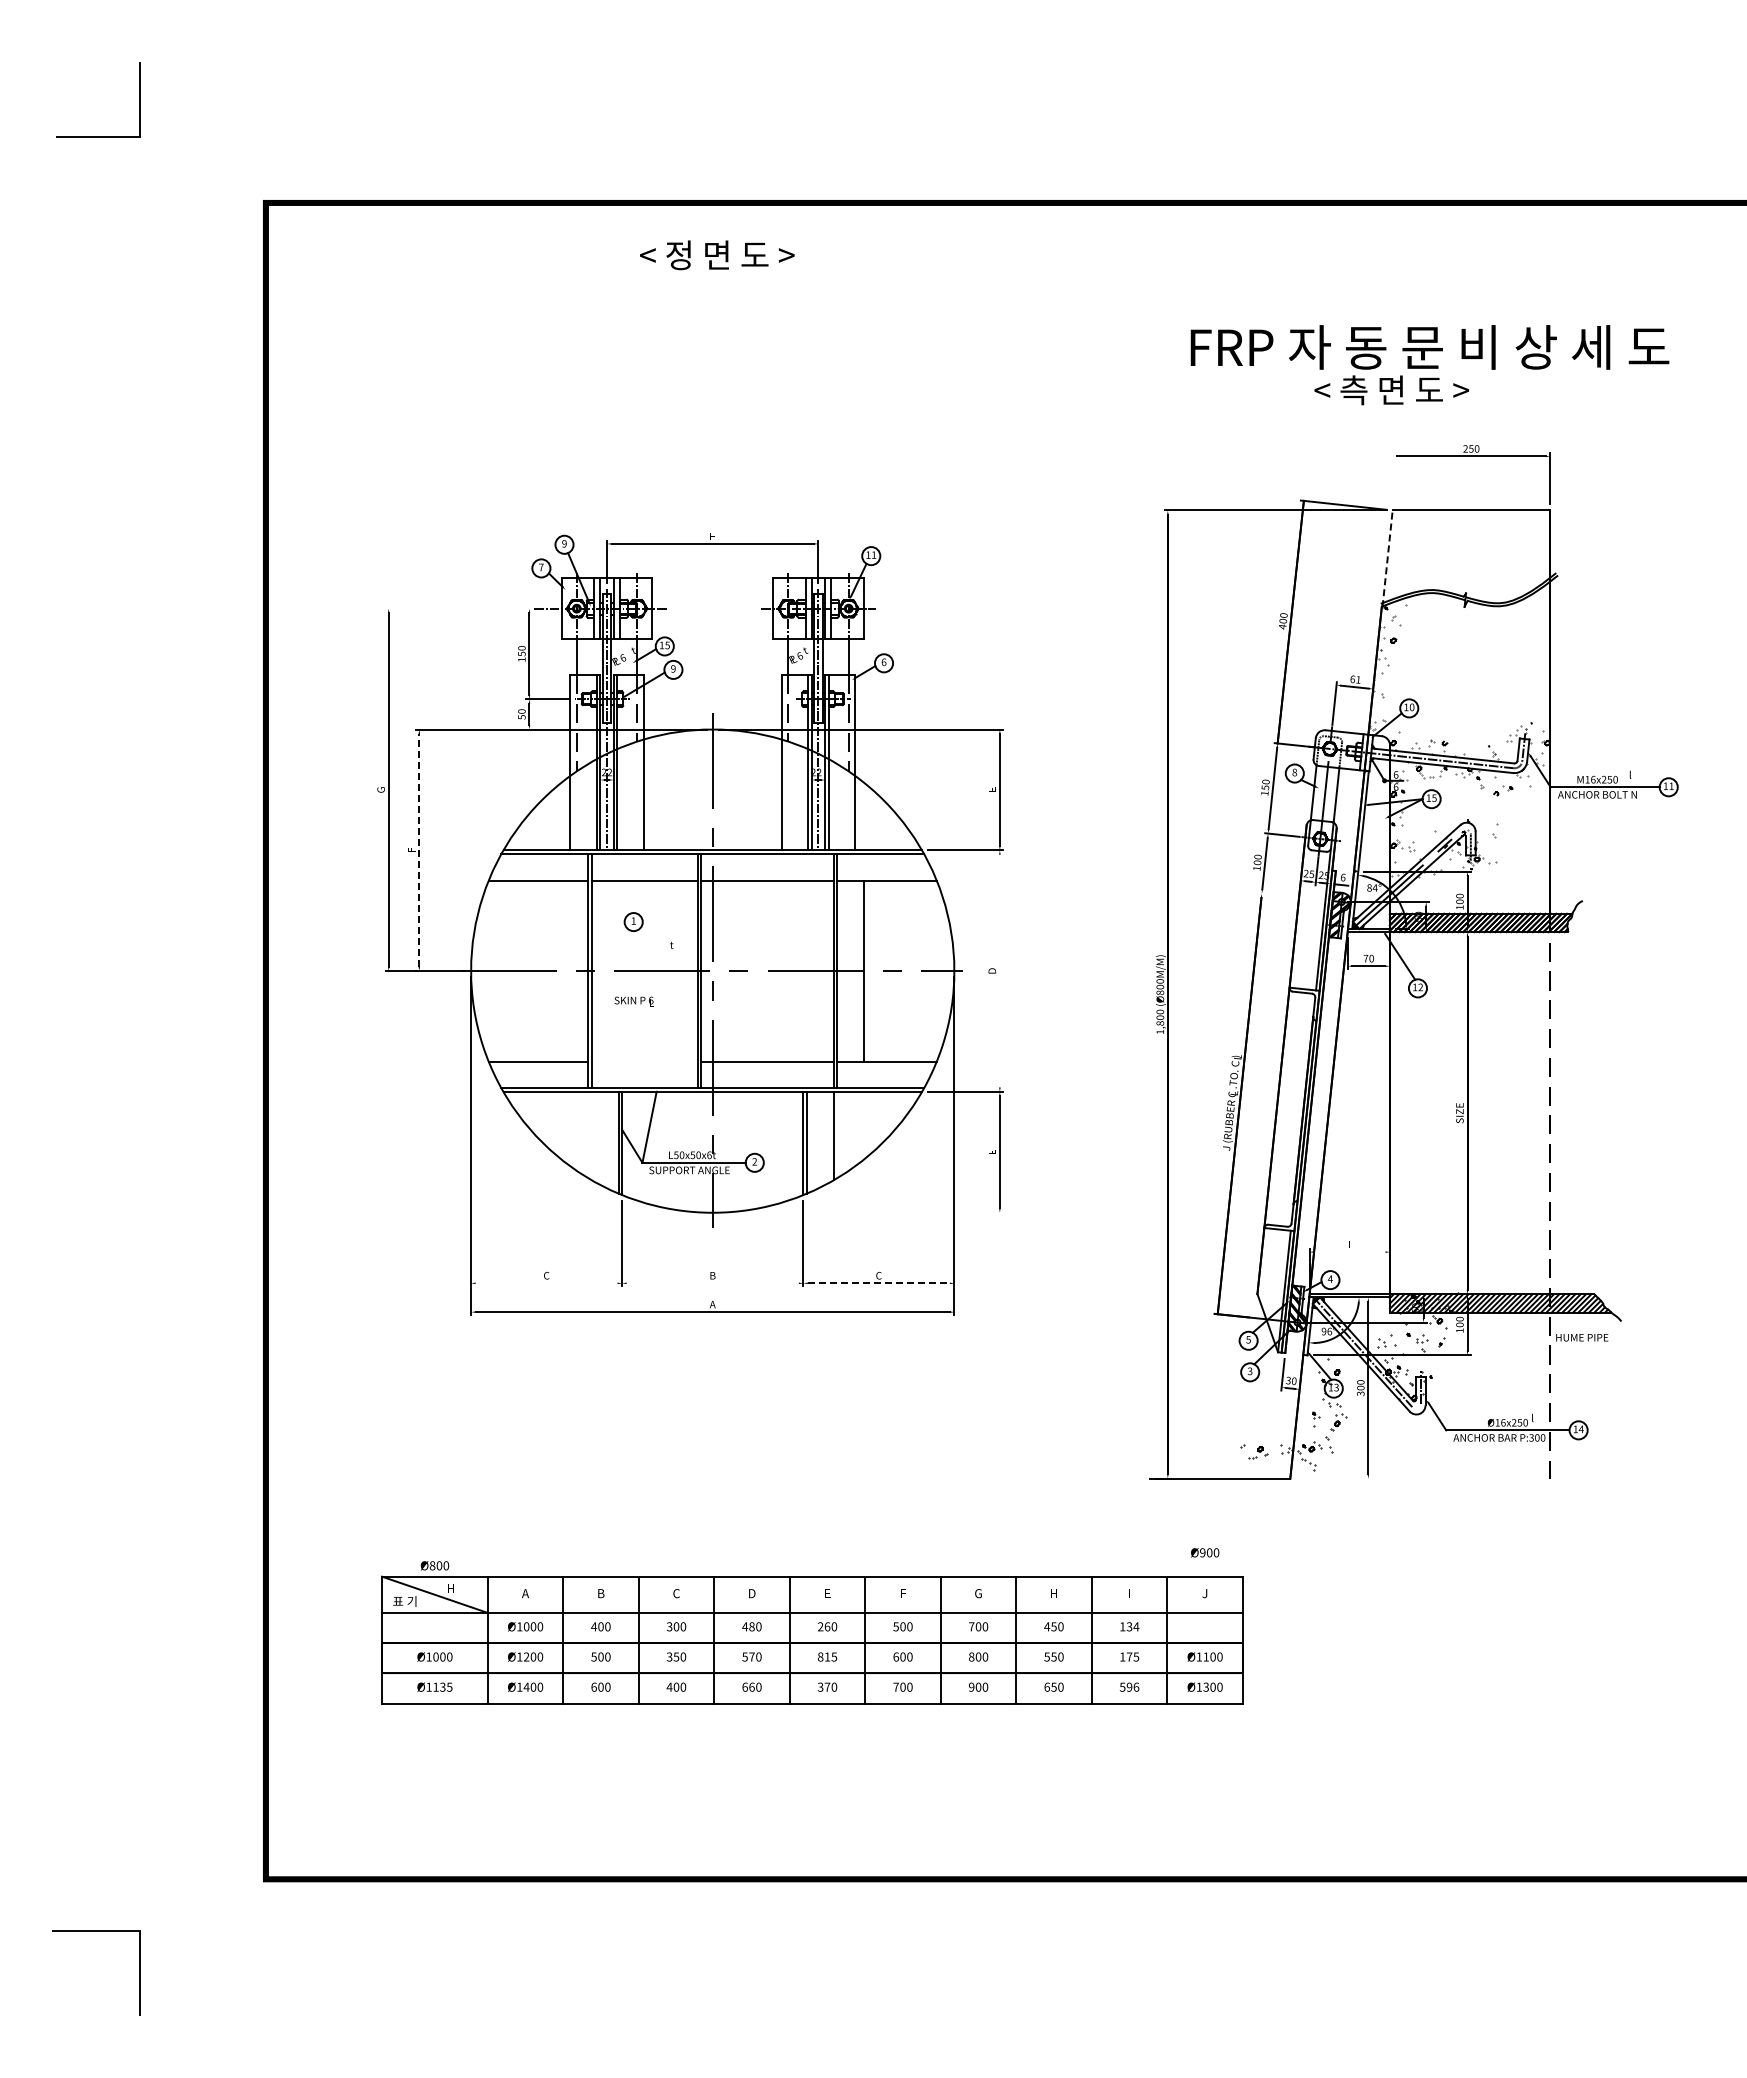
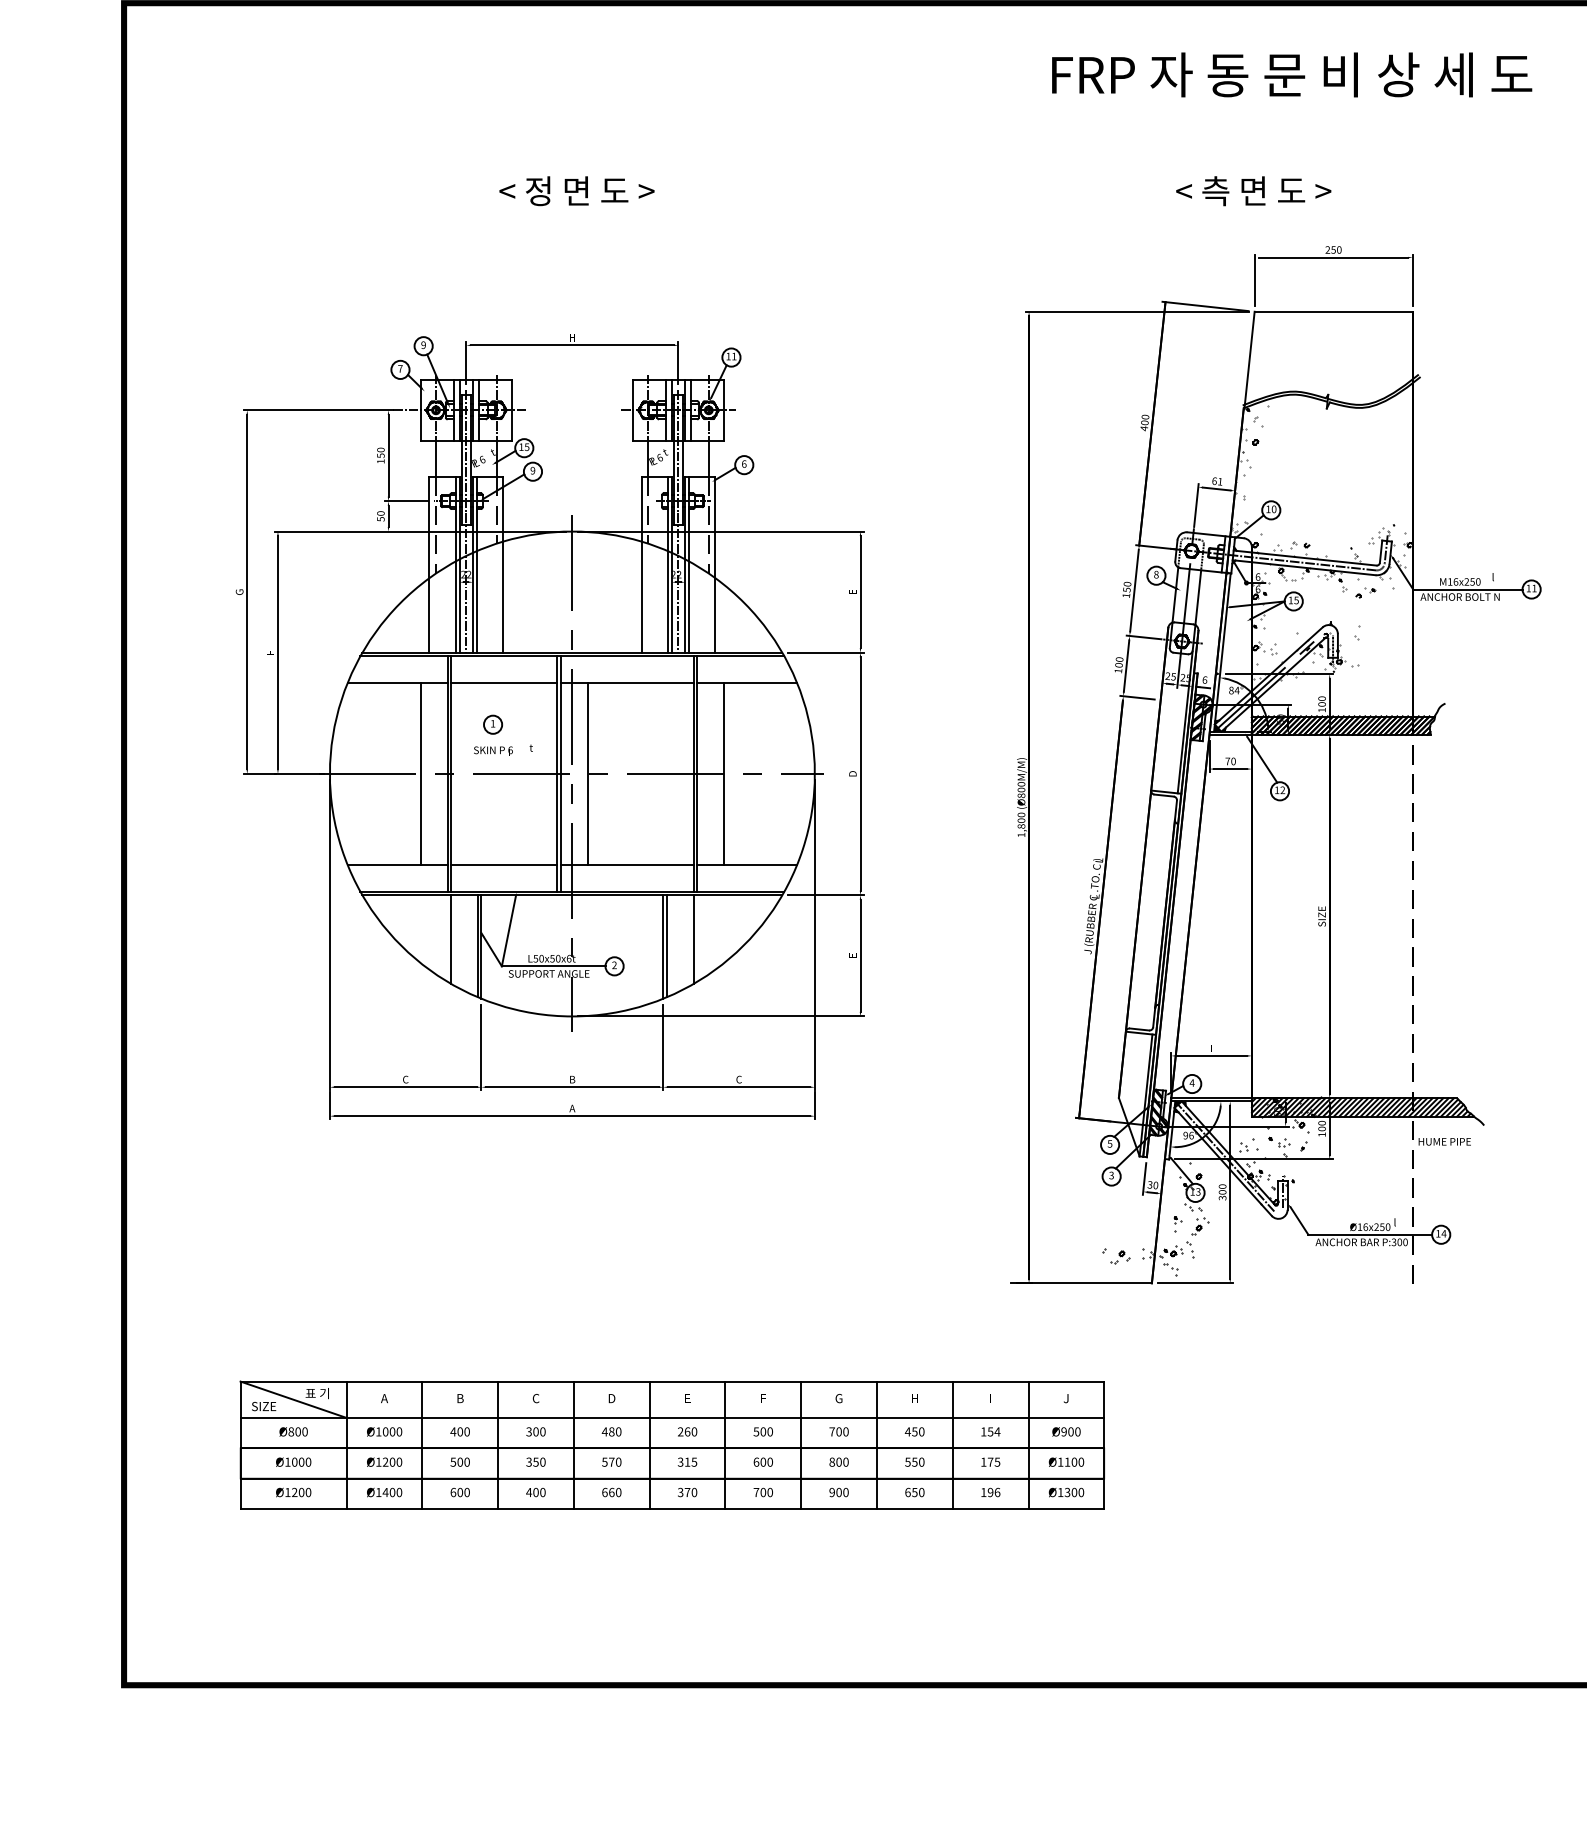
text: (717, 255) -> (577, 191), moved
text: (1429, 347) -> (1291, 74), moved
line: (1392, 478) -> (1254, 279), added
line: (1387, 558) -> (1249, 359), dashed -> solid
line: (459, 608) -> (318, 410), added
line: (419, 849) -> (278, 651), dashed -> solid
line: (1275, 894) -> (1137, 697), added
line: (561, 970) -> (420, 773), added
line: (727, 970) -> (587, 773), added
line: (999, 970) -> (860, 773), added
text: (633, 1001) -> (492, 751), moved
line: (644, 1061) -> (503, 864), added
line: (591, 1135) -> (450, 938), added
line: (860, 1212) -> (720, 1016), added
line: (1349, 1252) -> (1211, 1056), added
line: (546, 1283) -> (405, 1087), added
line: (712, 1283) -> (572, 1087), added
line: (878, 1283) -> (738, 1087), dashed -> solid
line: (1333, 1478) -> (1195, 1283), added
text: (1205, 1552) -> (1066, 1431), moved
text: (434, 1565) -> (293, 1431), moved
text: (458, 1588) -> (317, 1393), H -> 표 기
text: (405, 1601) -> (264, 1406), 표 기 -> SIZE
text: (1129, 1626) -> (990, 1431), 134 -> 154
text: (820, 1656) -> (680, 1461), 815 -> 315
text: (442, 1686) -> (301, 1491), Ø1135 -> Ø1200
text: (1122, 1686) -> (983, 1491), 596 -> 196

